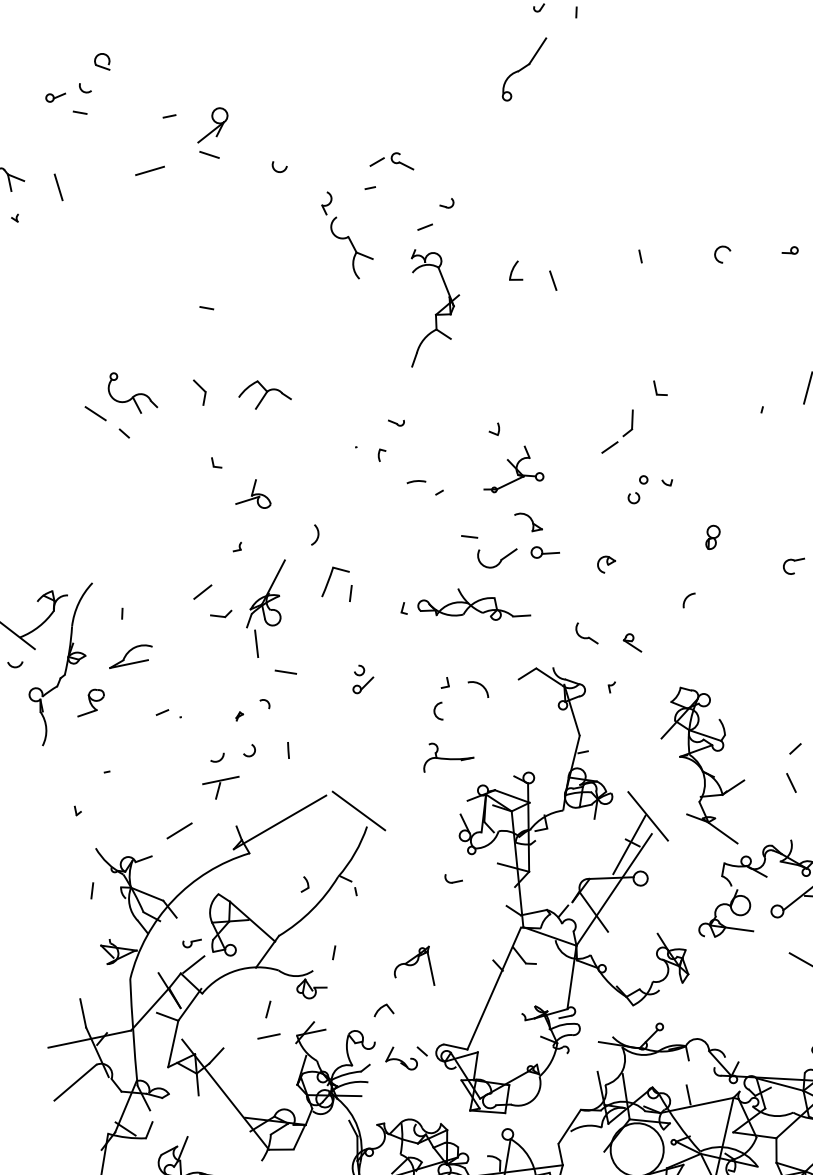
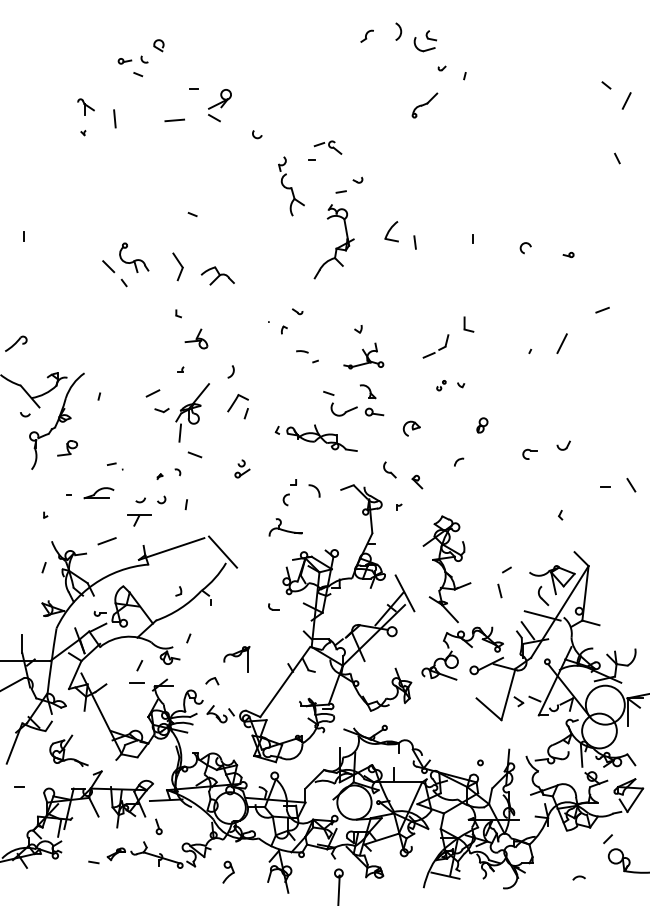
part: (524, 69) -> (424, 105), size x0.7
part: (513, 271) -> (391, 231), size x1.6
part: (659, 388) -> (468, 324), size x1.4
part: (200, 391) -> (177, 266), size x1.6
part: (638, 489) -> (441, 385), size x0.6
part: (606, 564) -> (411, 428), size x1.4
part: (129, 656) -> (98, 493), moved

